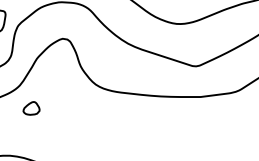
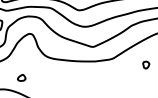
part: (31, 107) -> (21, 77), moved

